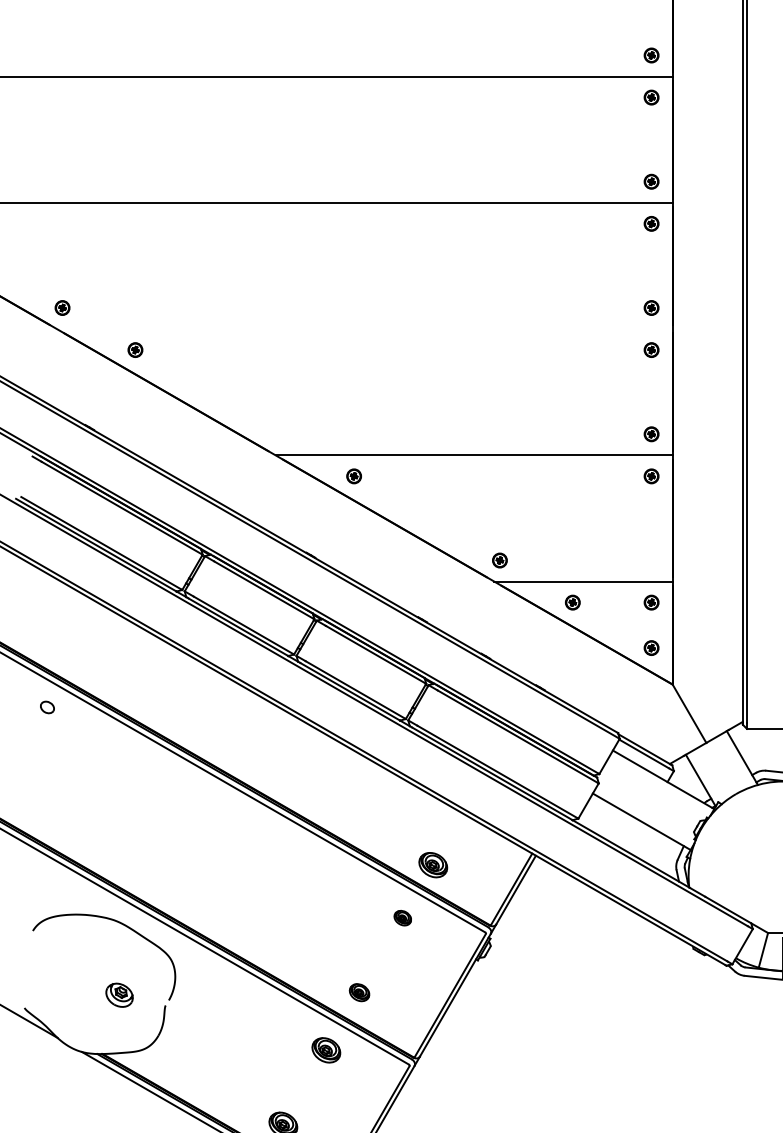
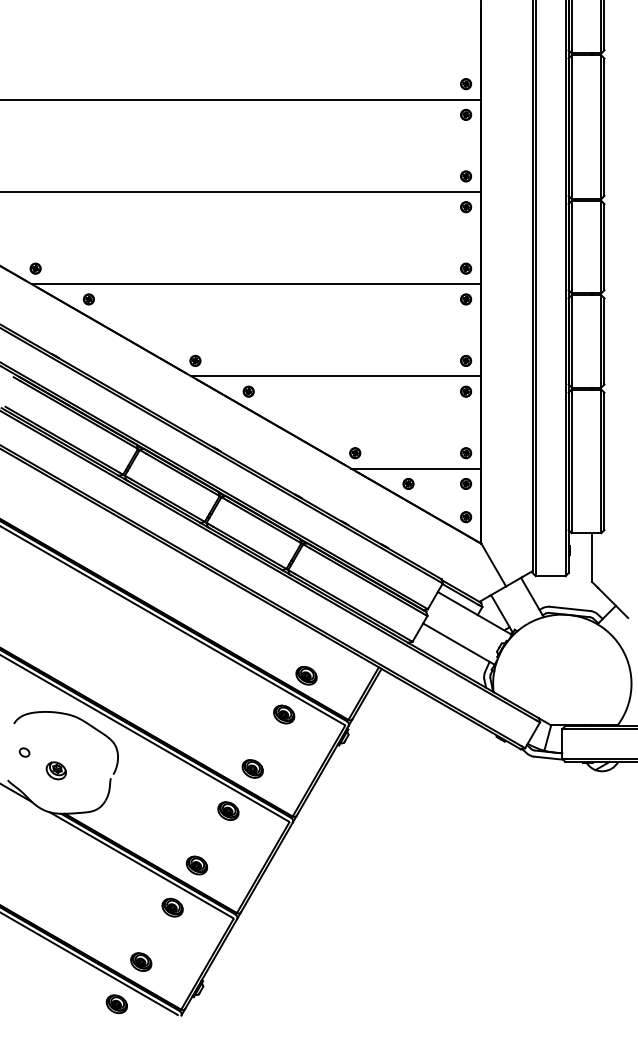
line: (364, 329) -> (256, 284), added
part: (281, 433) -> (195, 360), added
part: (652, 560) -> (466, 453), added
part: (47, 707) -> (24, 752), moved
part: (403, 918) -> (284, 714), size x1.67
part: (359, 992) -> (252, 768), size x1.43
part: (118, 994) -> (55, 770), moved

